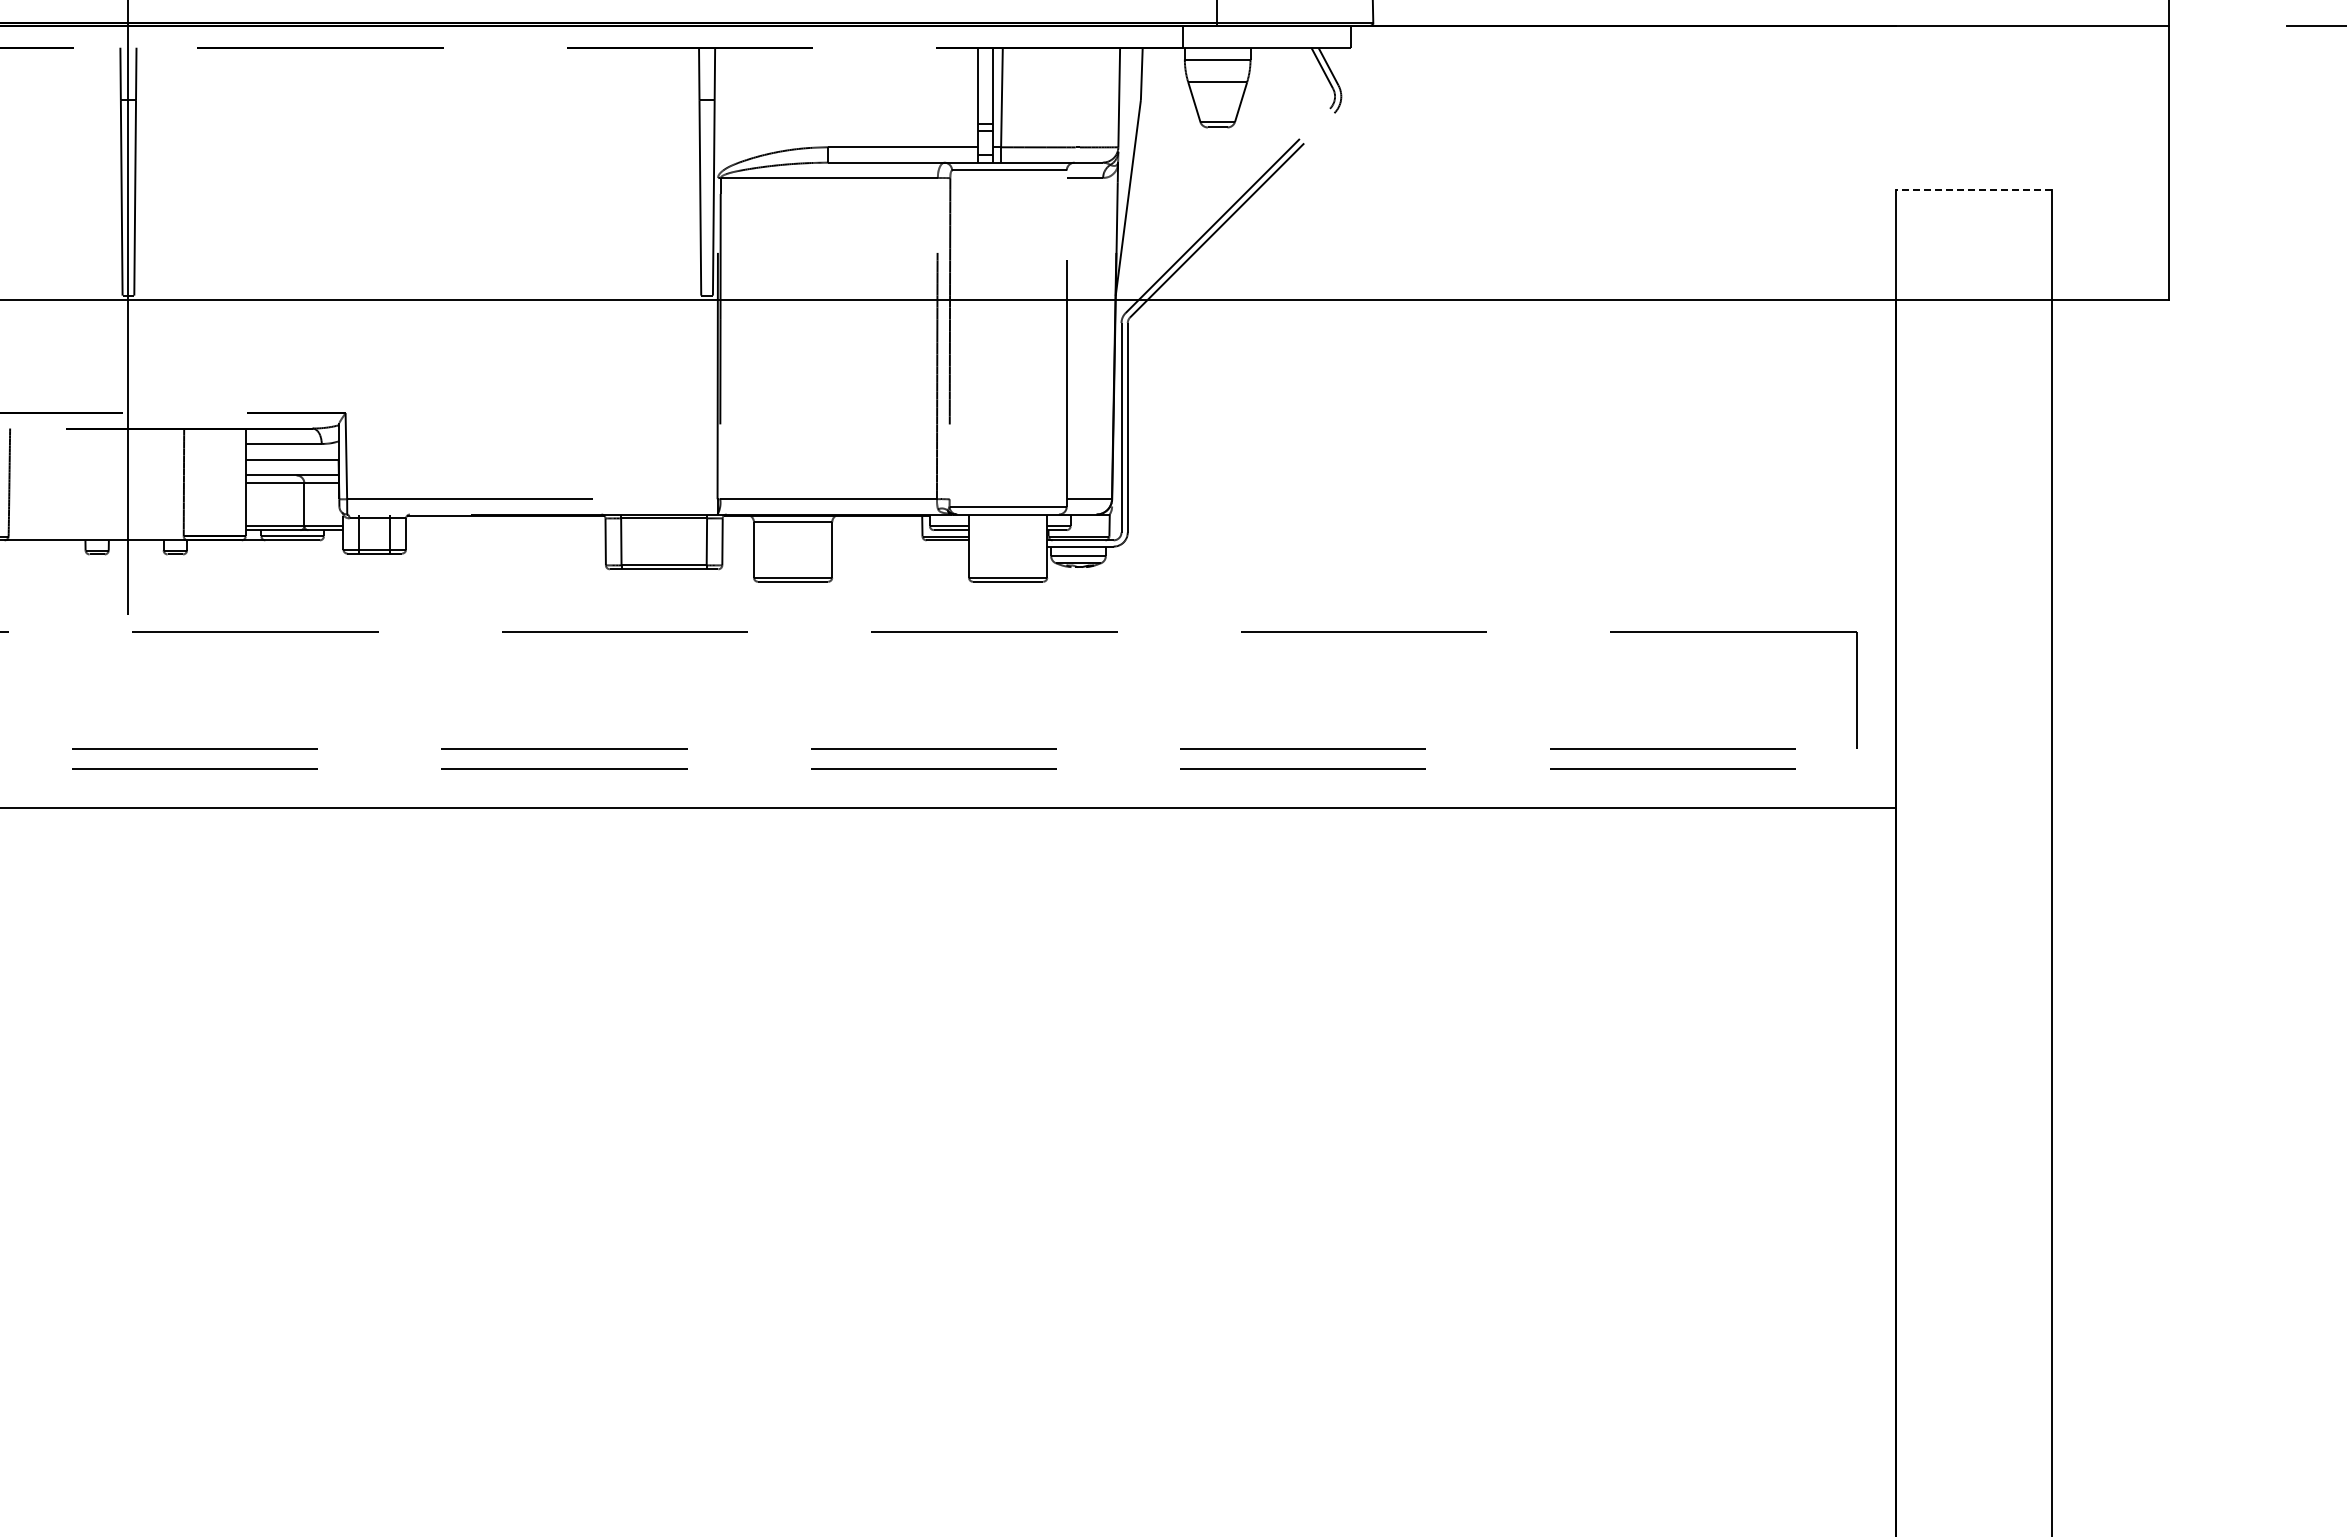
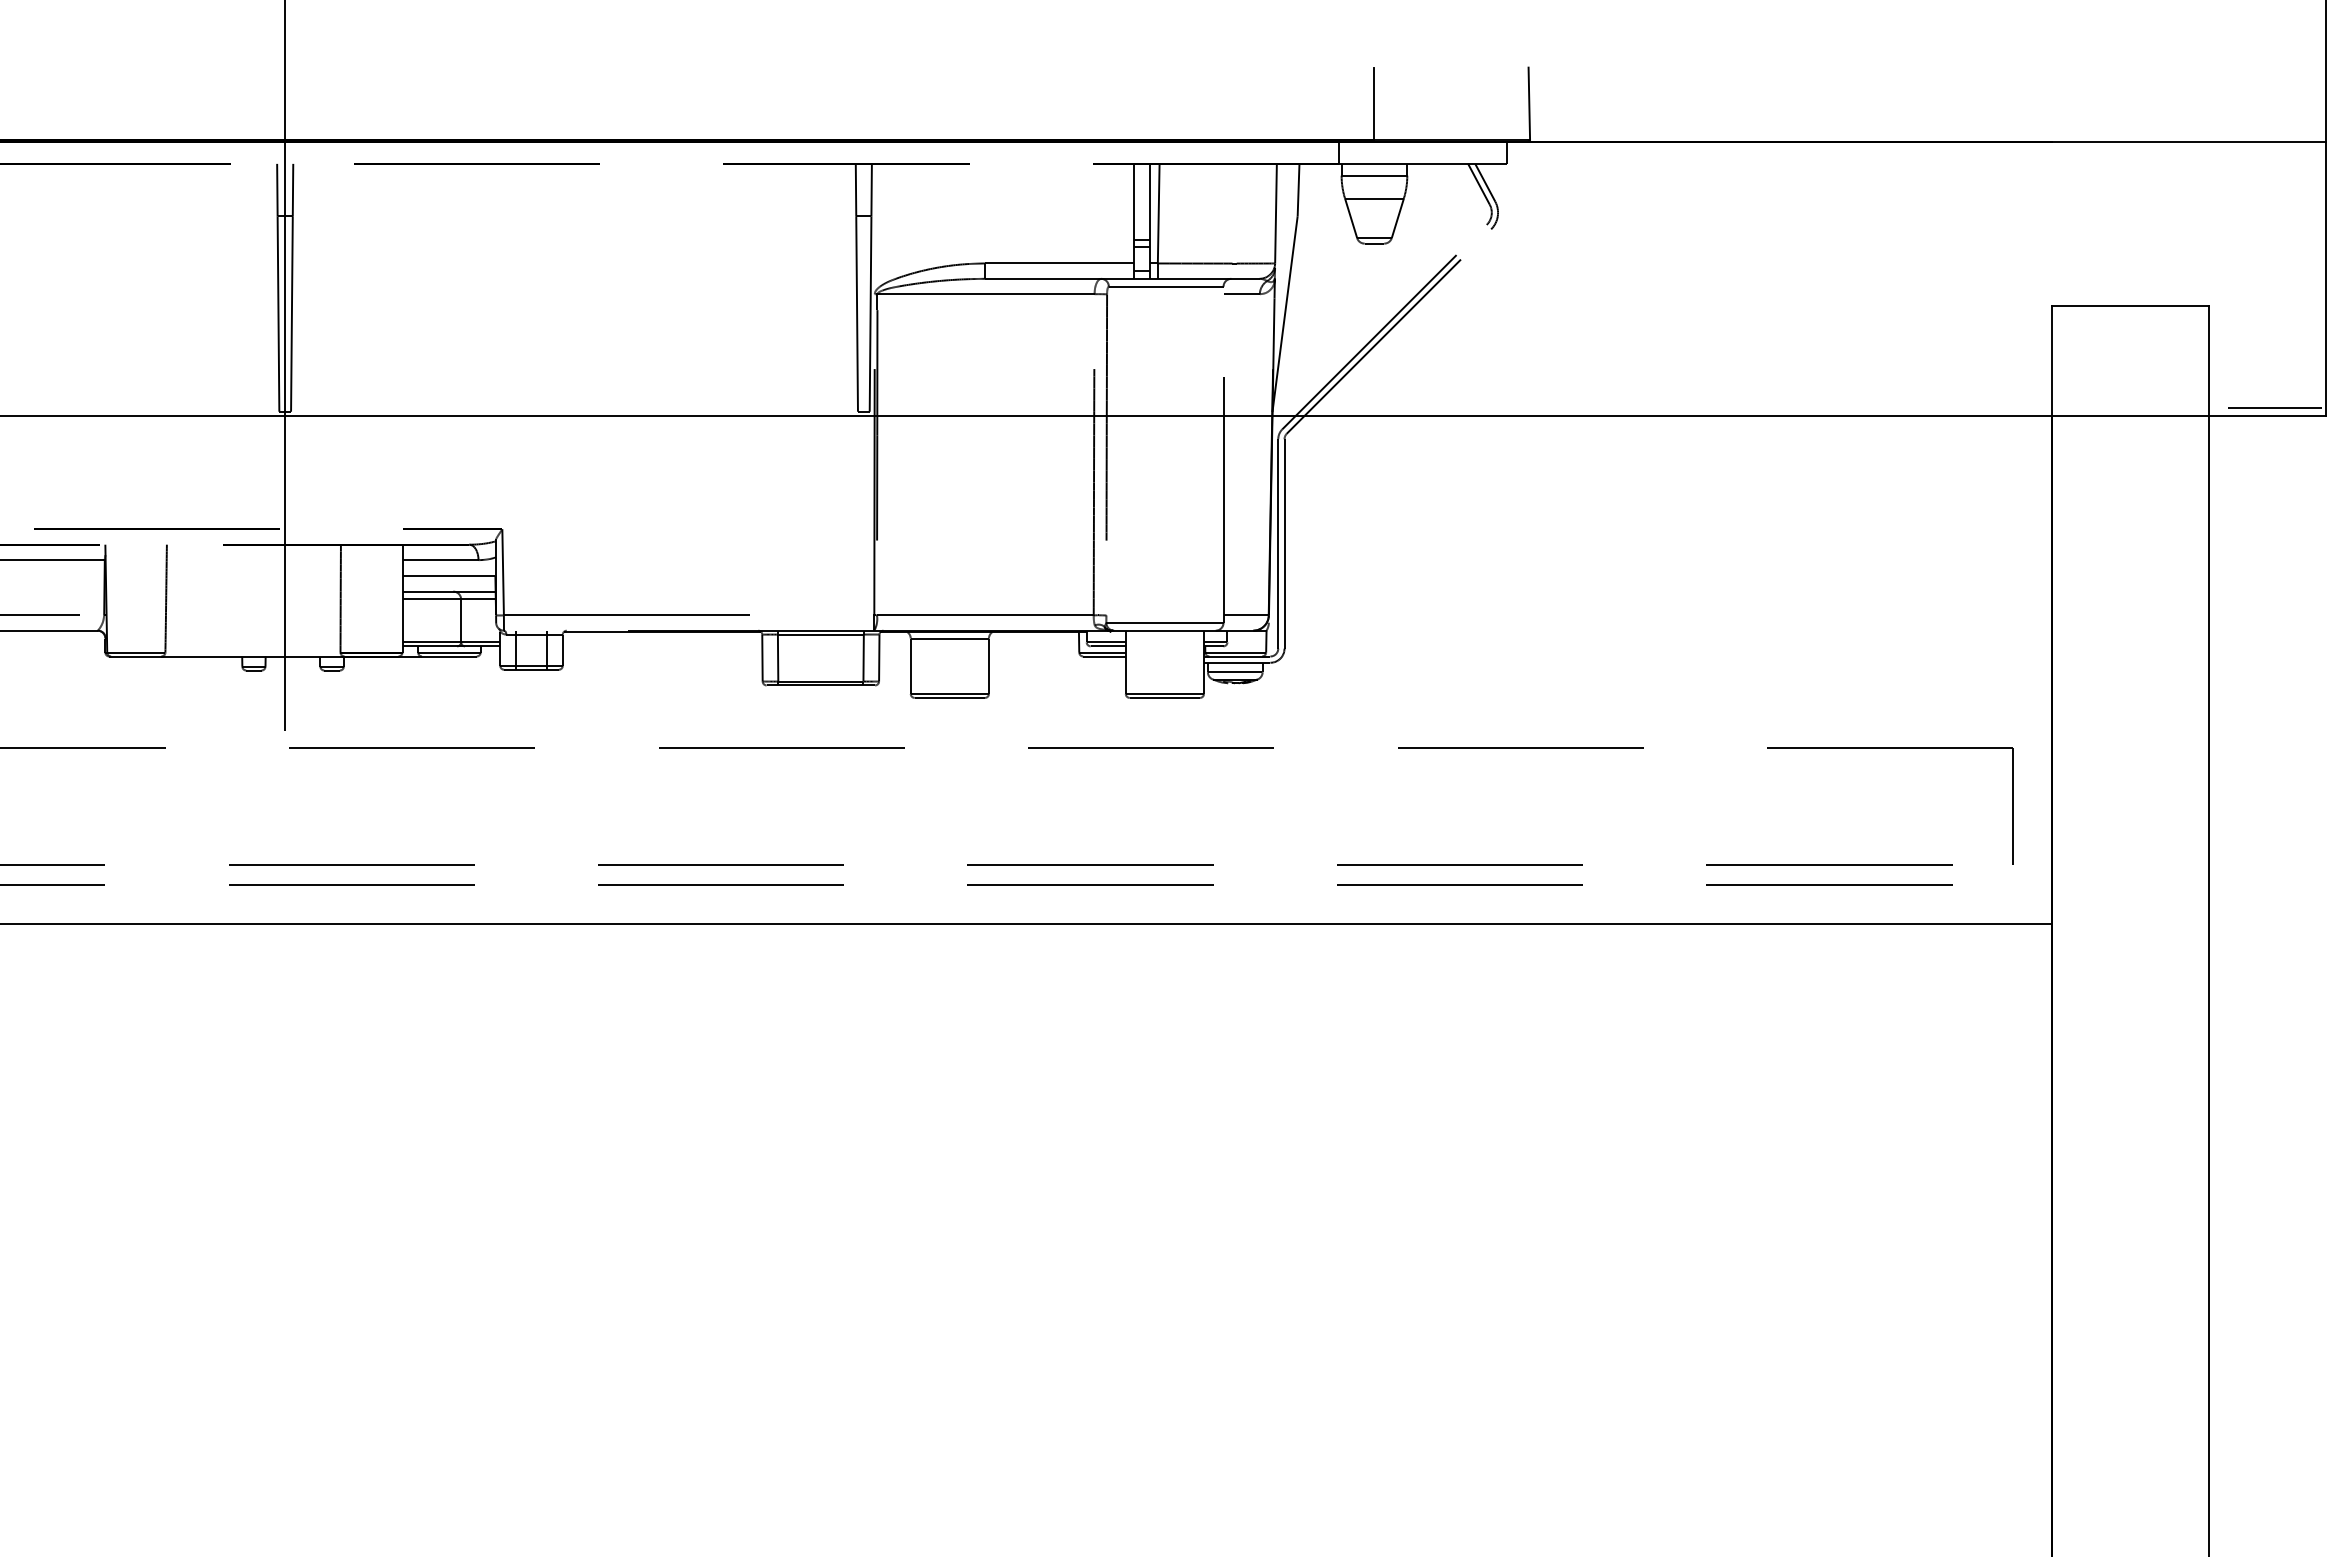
line: (1973, 190) -> (2130, 306), dashed -> solid
line: (2118, 291) -> (2275, 407), added

